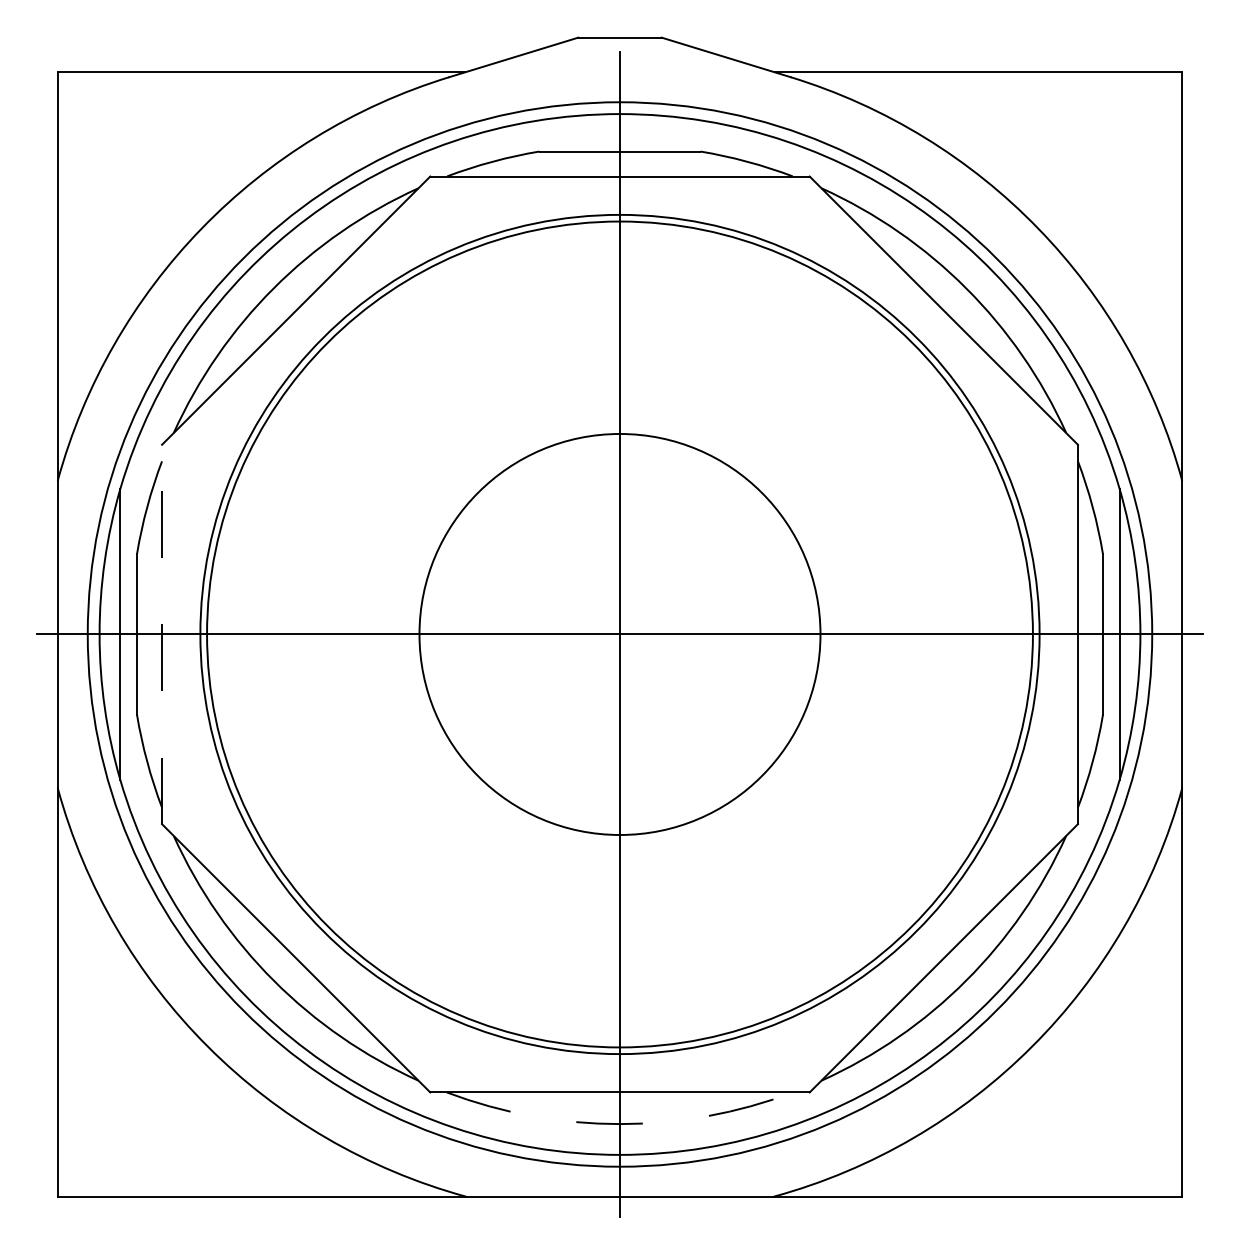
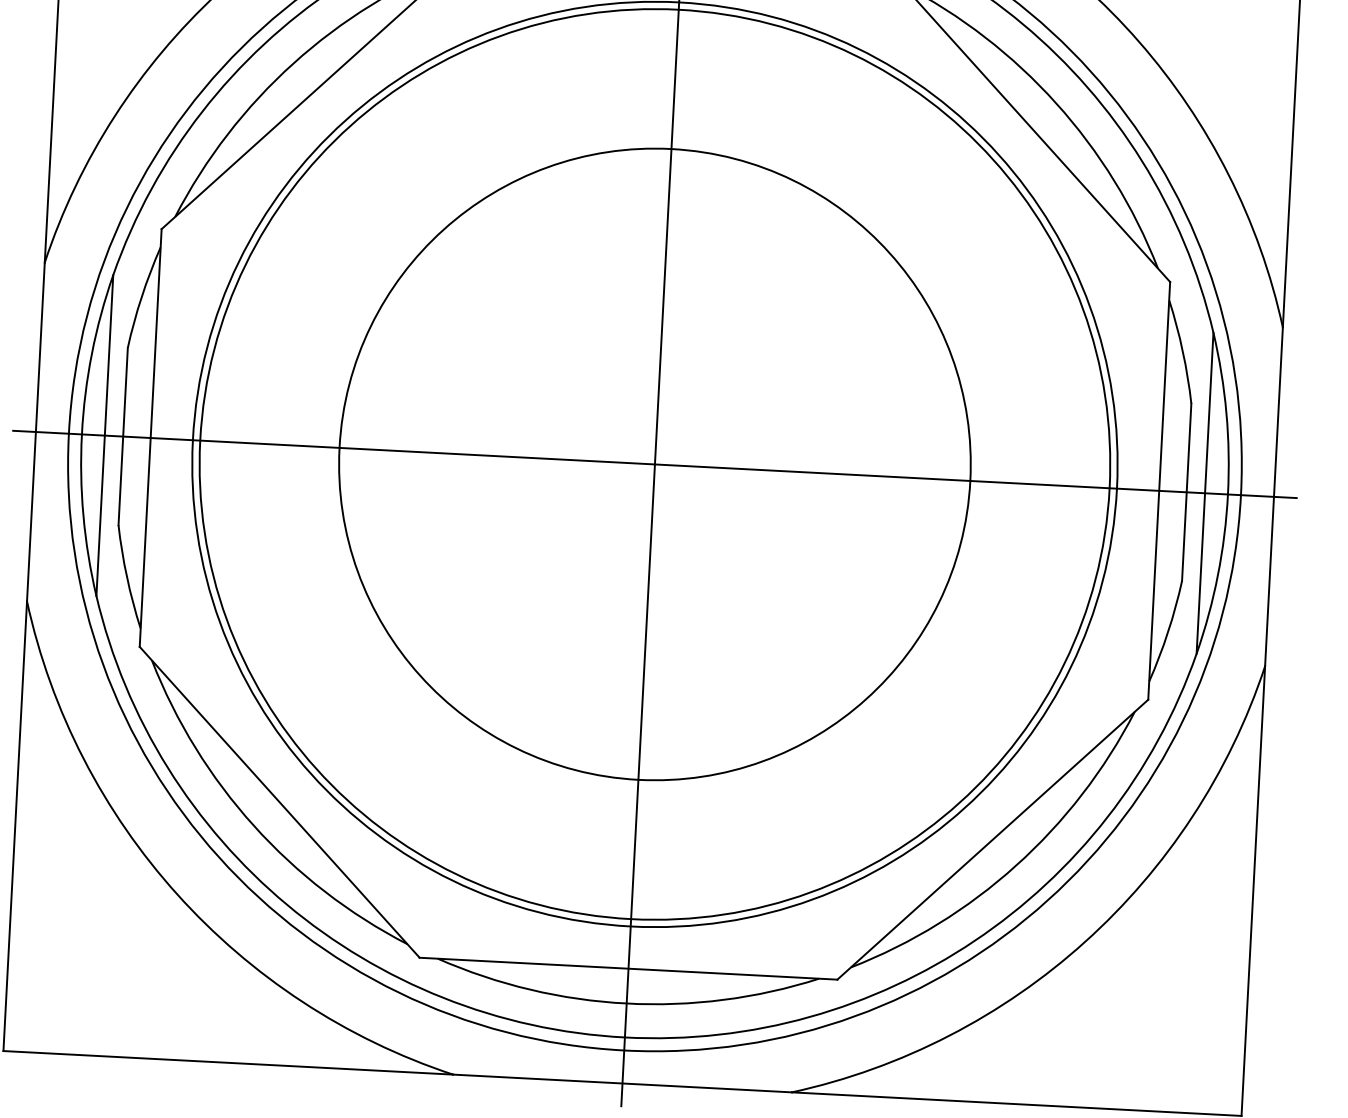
line: (162, 634) -> (151, 438), dashed -> solid
circle: (619, 634) -> (654, 464), size x1.43
arc: (619, 1124) -> (626, 1003), dashed -> solid

